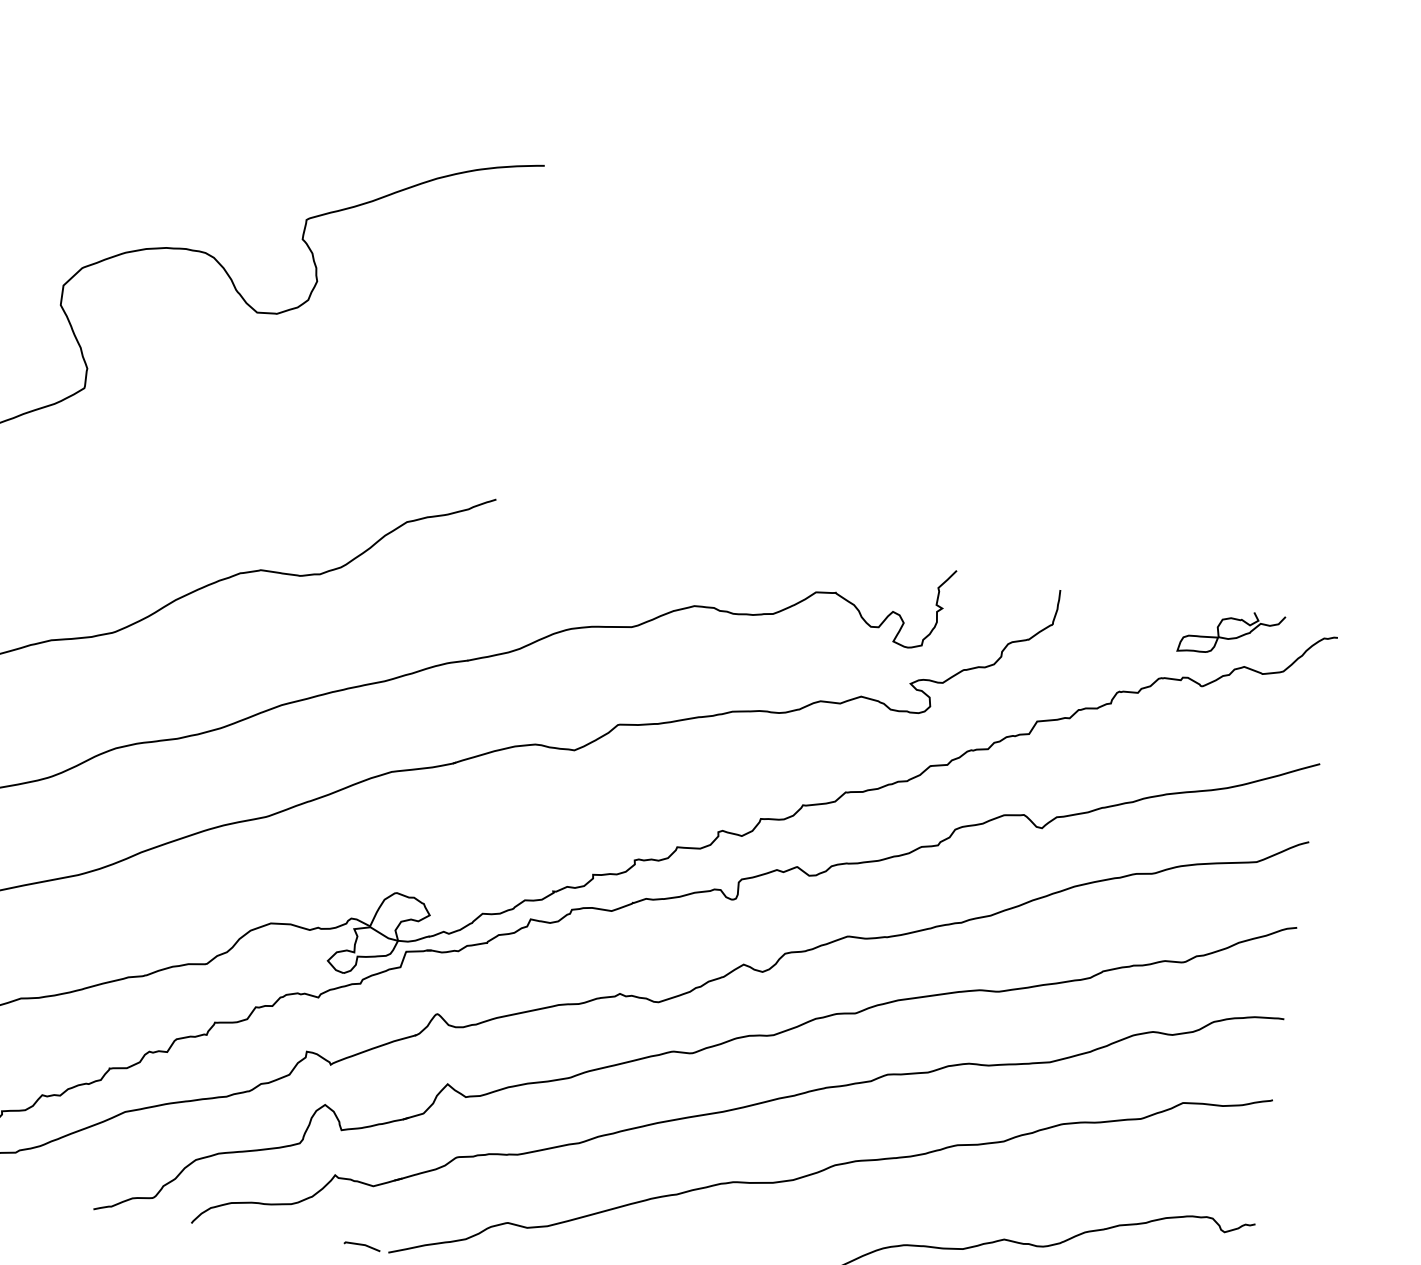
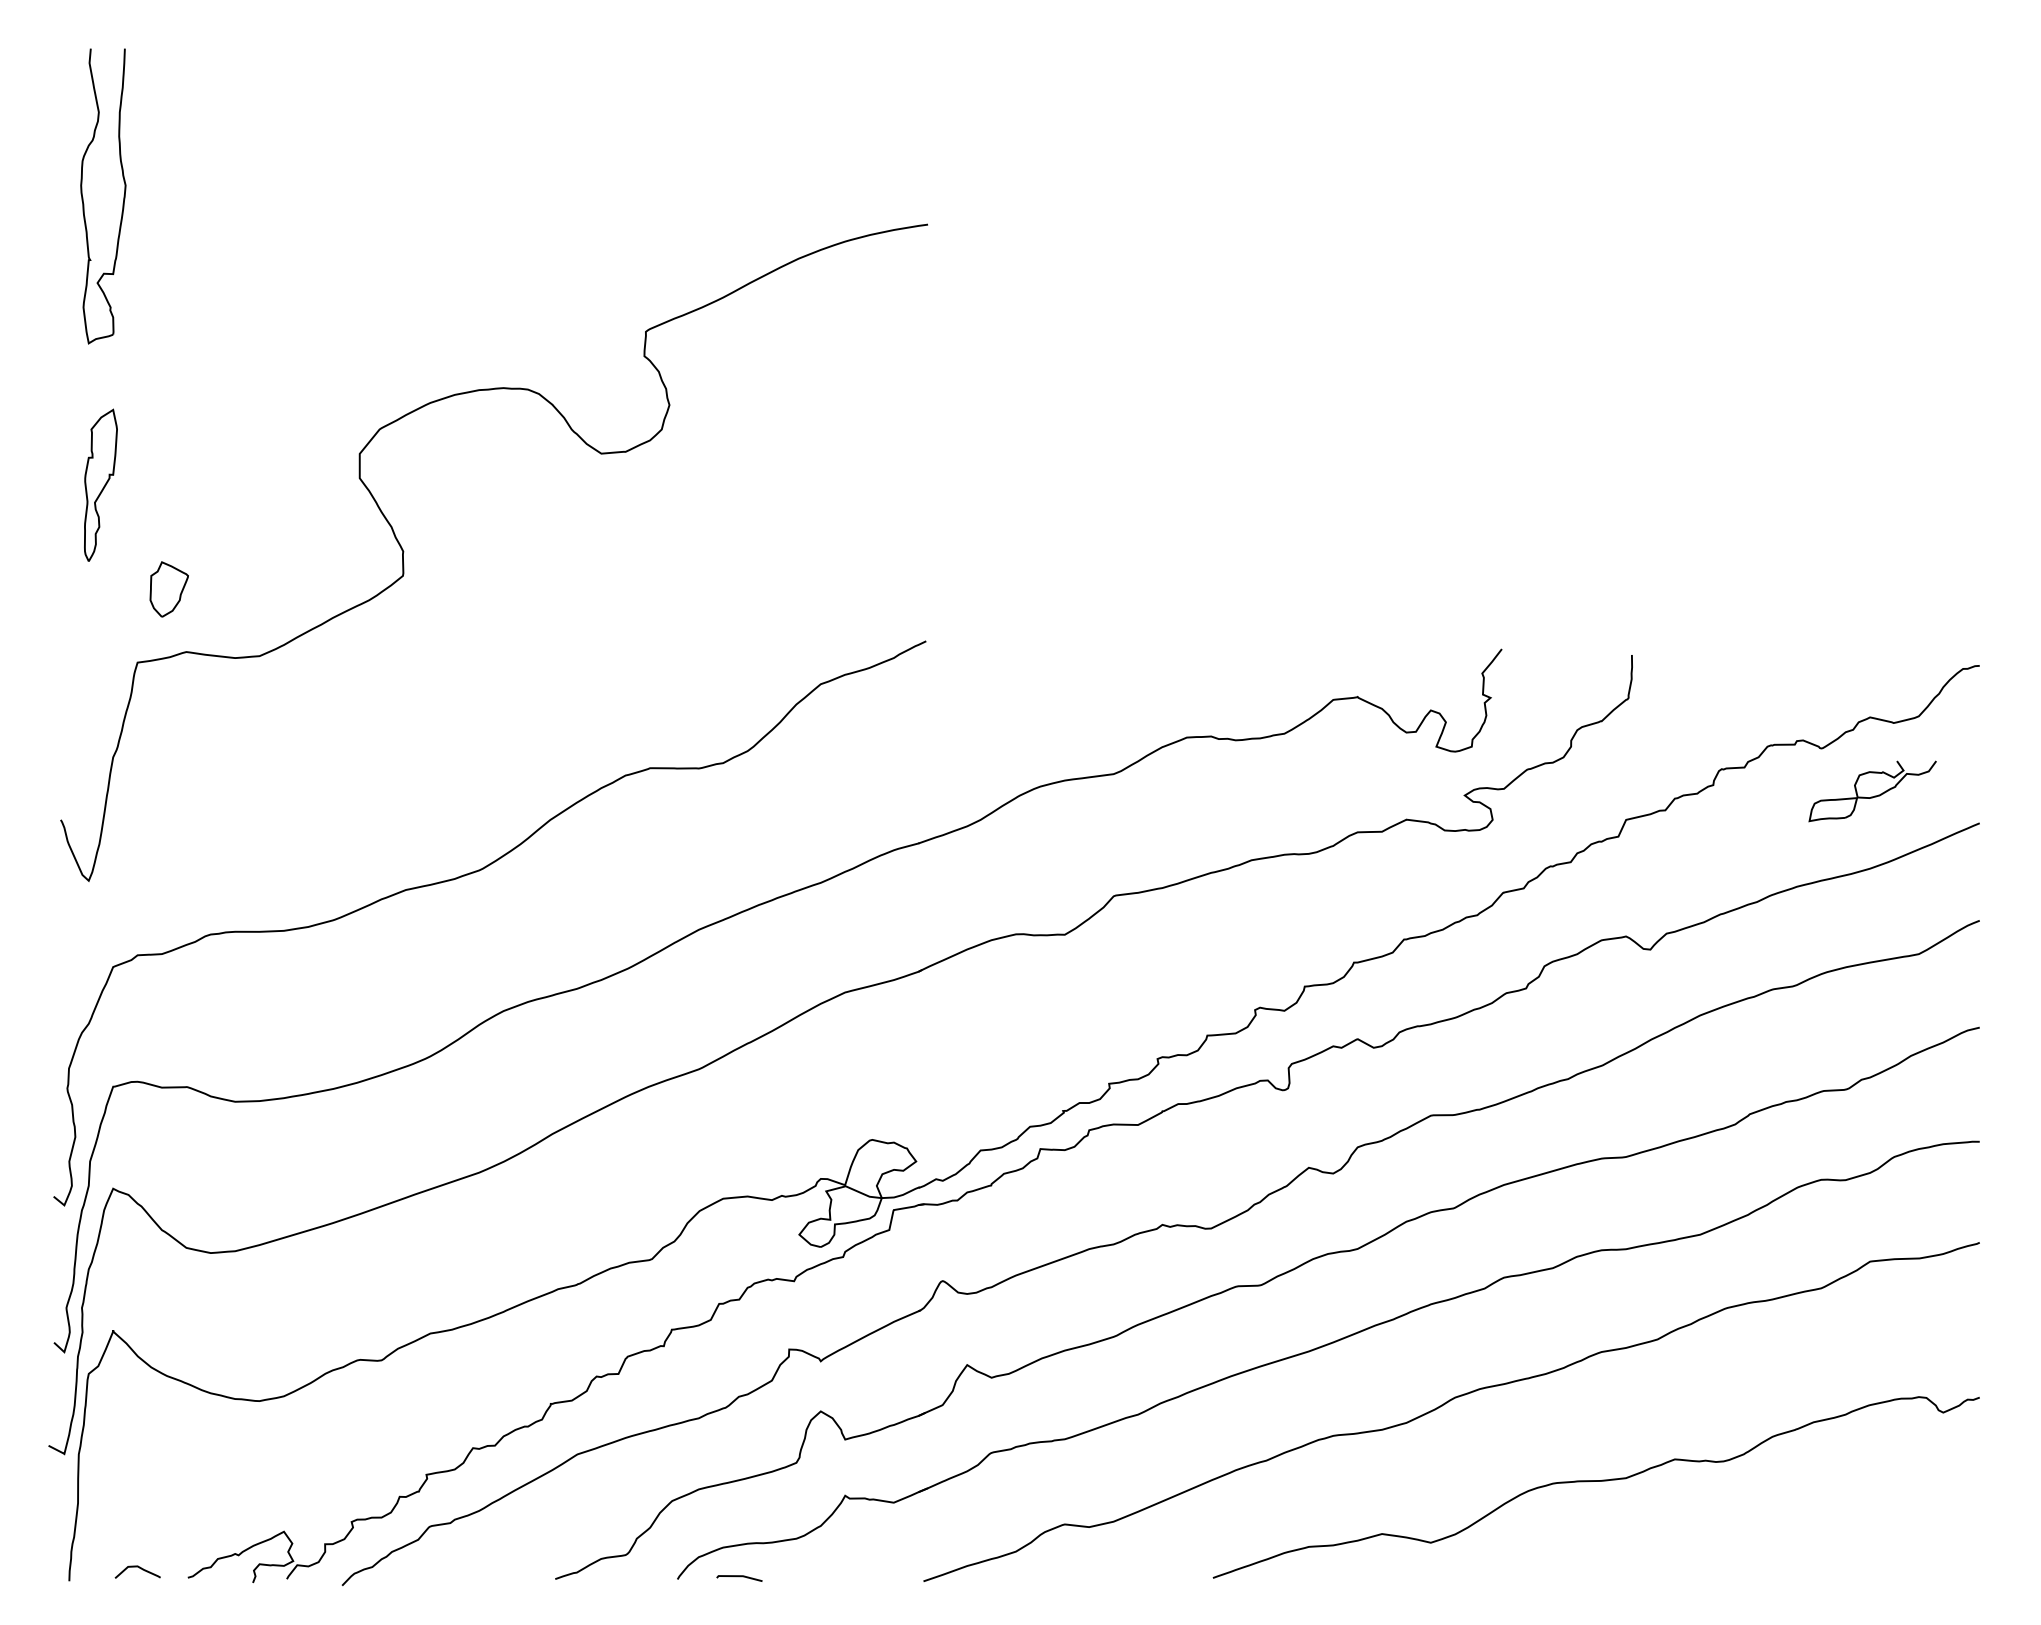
part: (1231, 634) -> (1872, 791), moved
curve: (362, 1245) -> (739, 1577), moved

